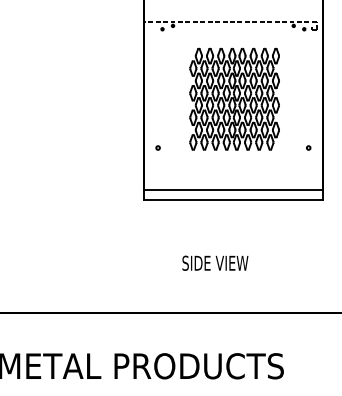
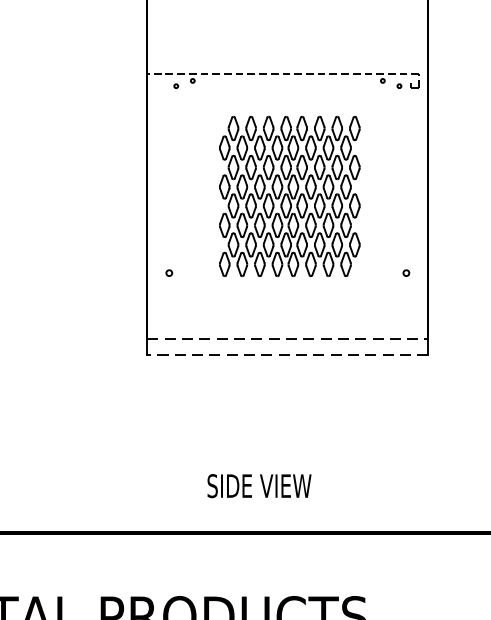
line: (233, 189) -> (288, 338), solid -> dashed
line: (232, 200) -> (286, 355), solid -> dashed
text: (215, 262) -> (259, 484), moved

